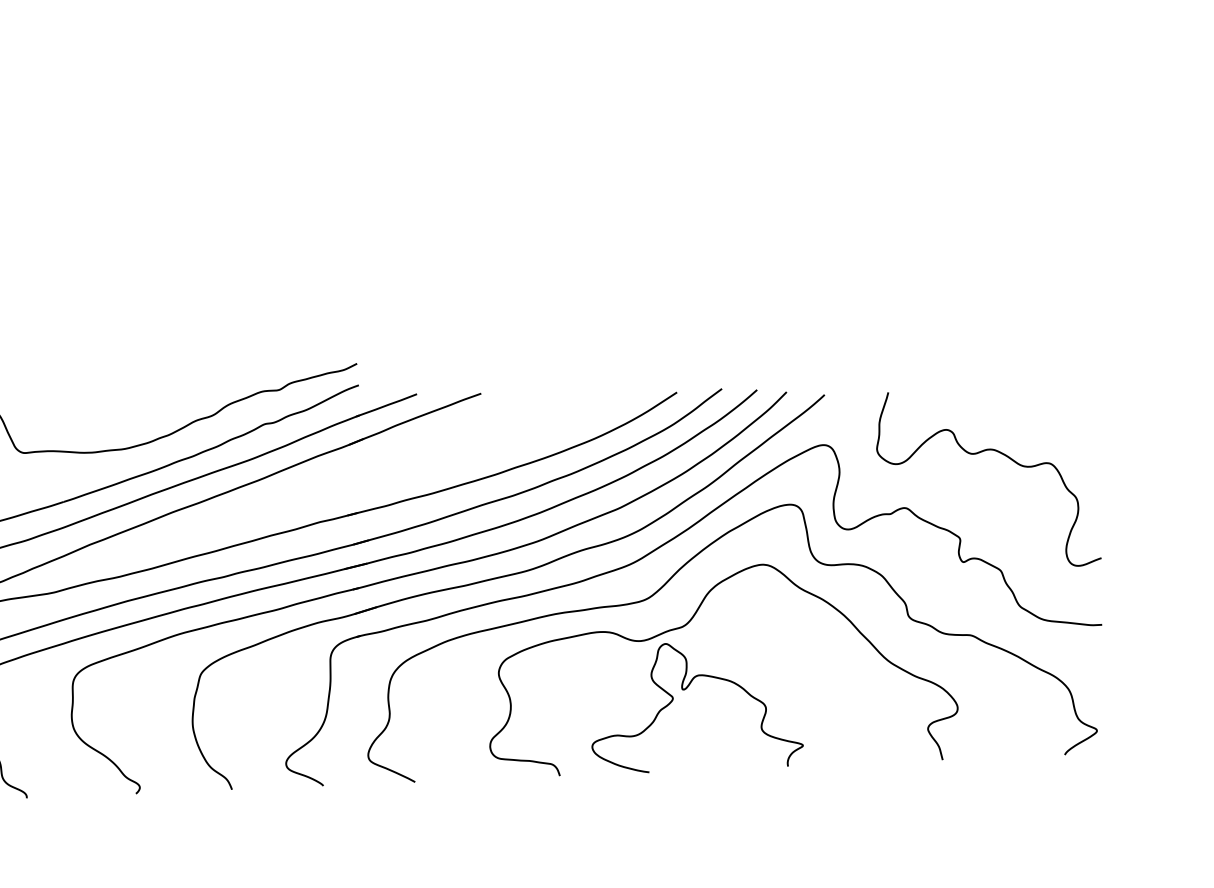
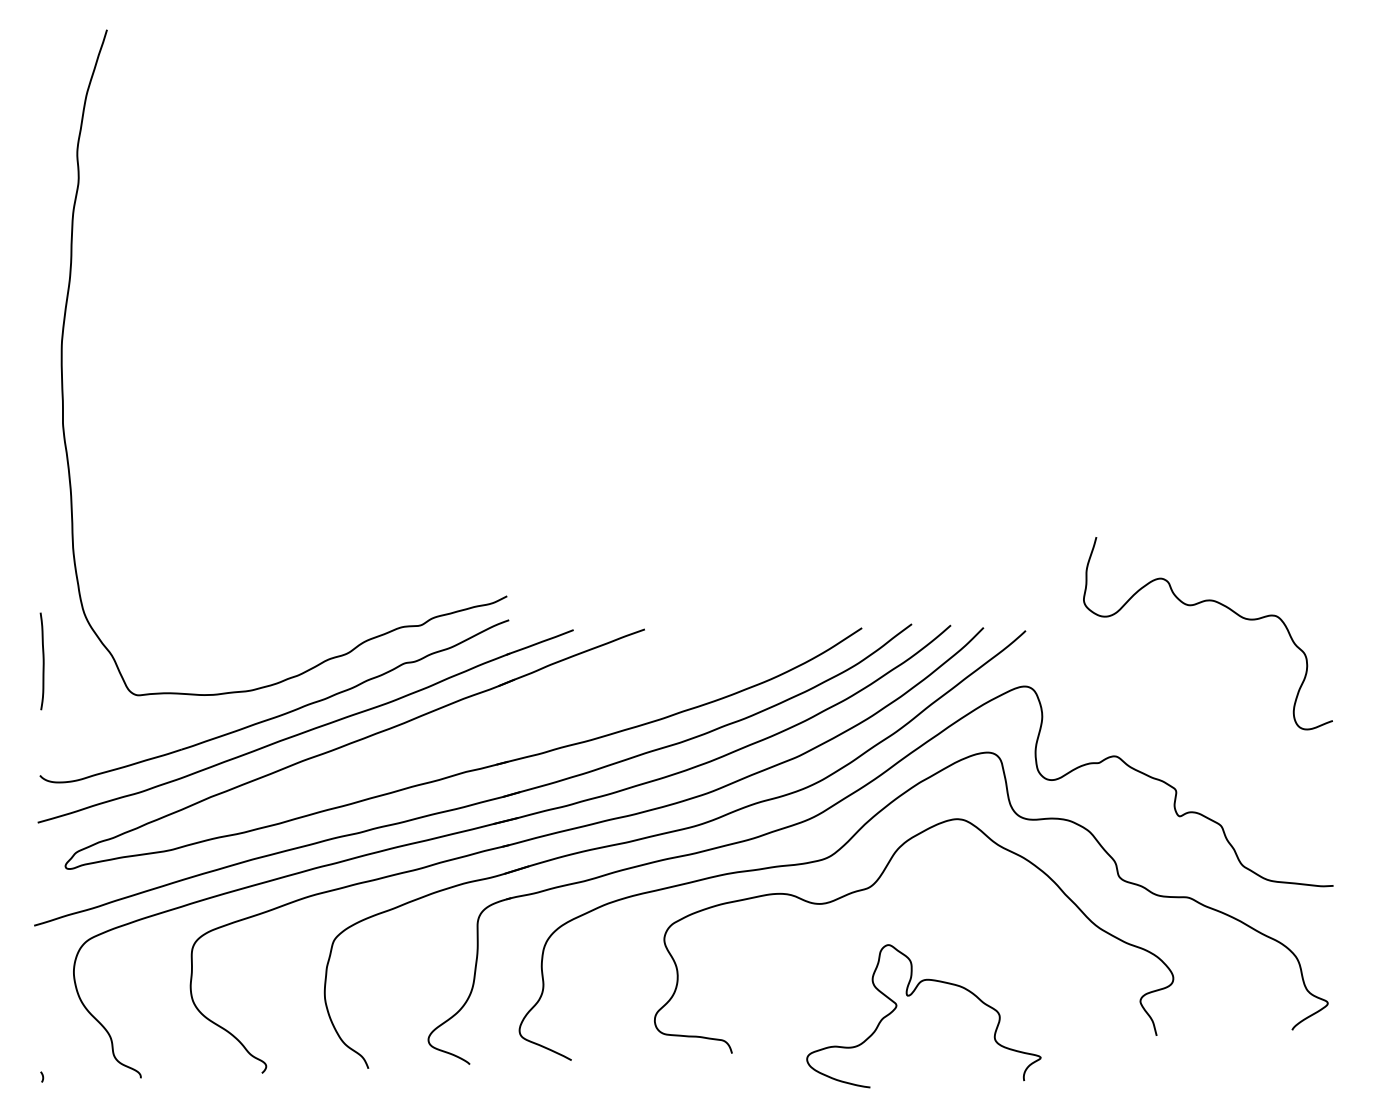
curve: (980, 453) -> (1198, 604), moved
curve: (686, 689) -> (911, 995), moved

